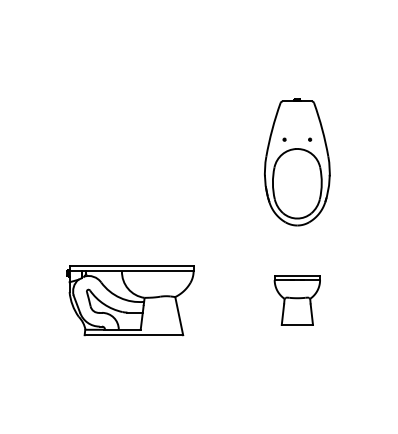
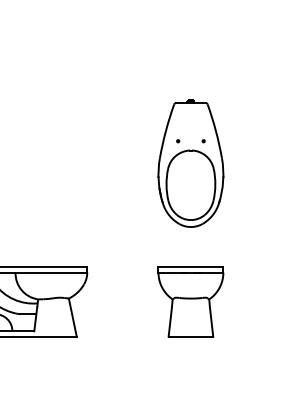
part: (297, 300) -> (191, 302), size x1.43

